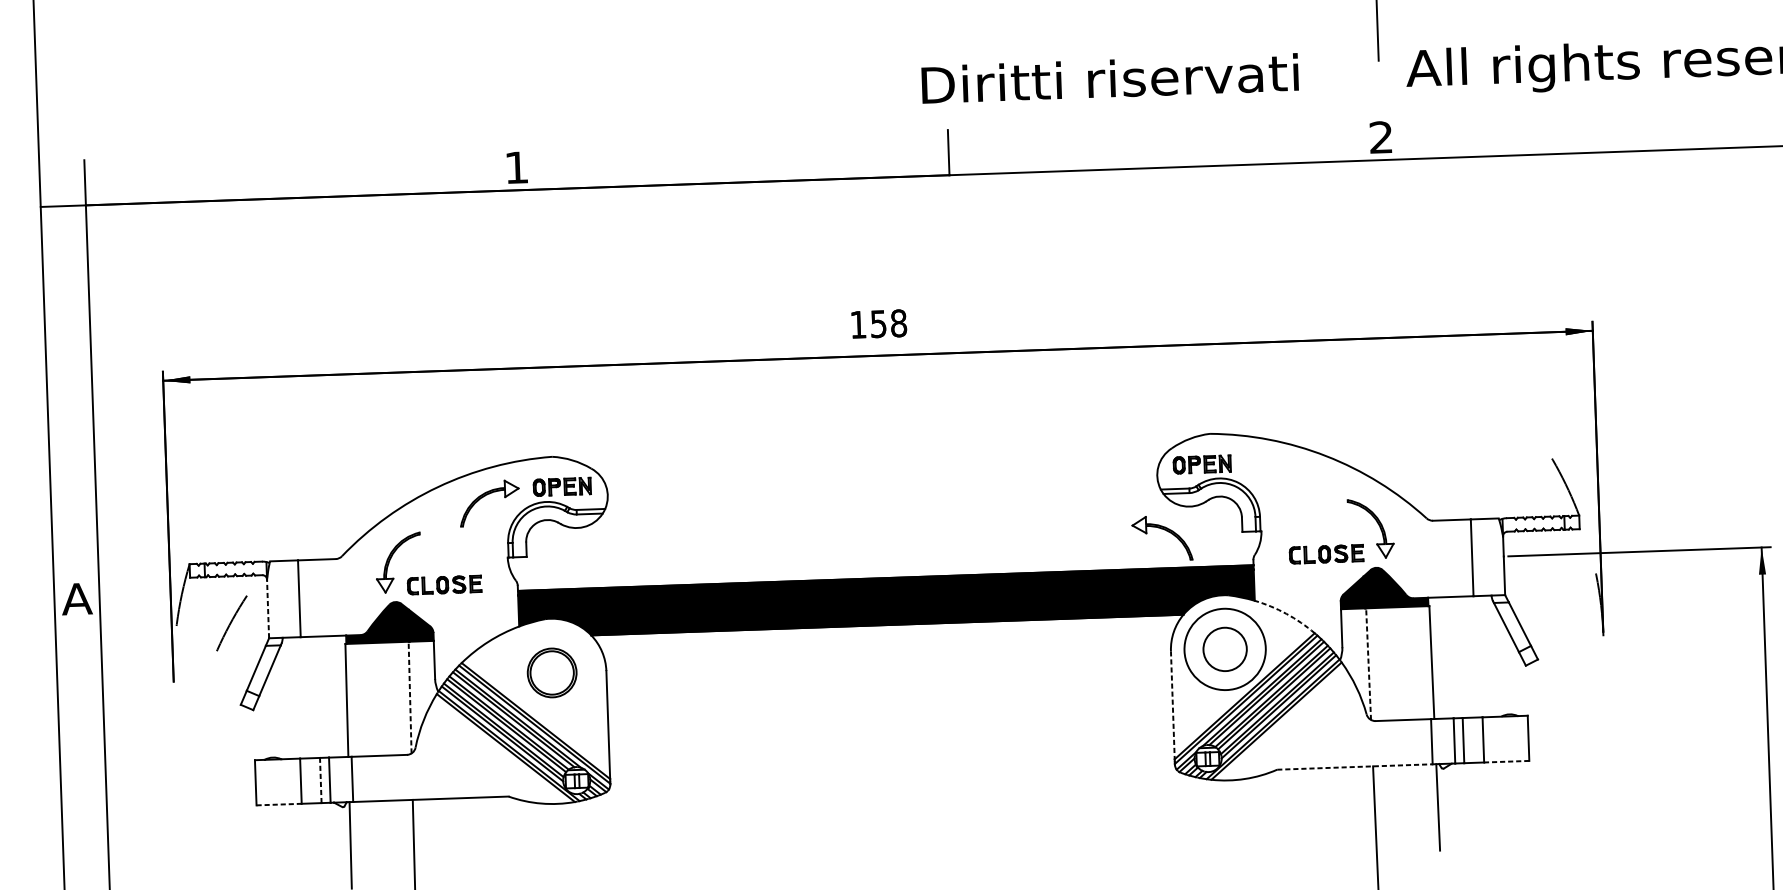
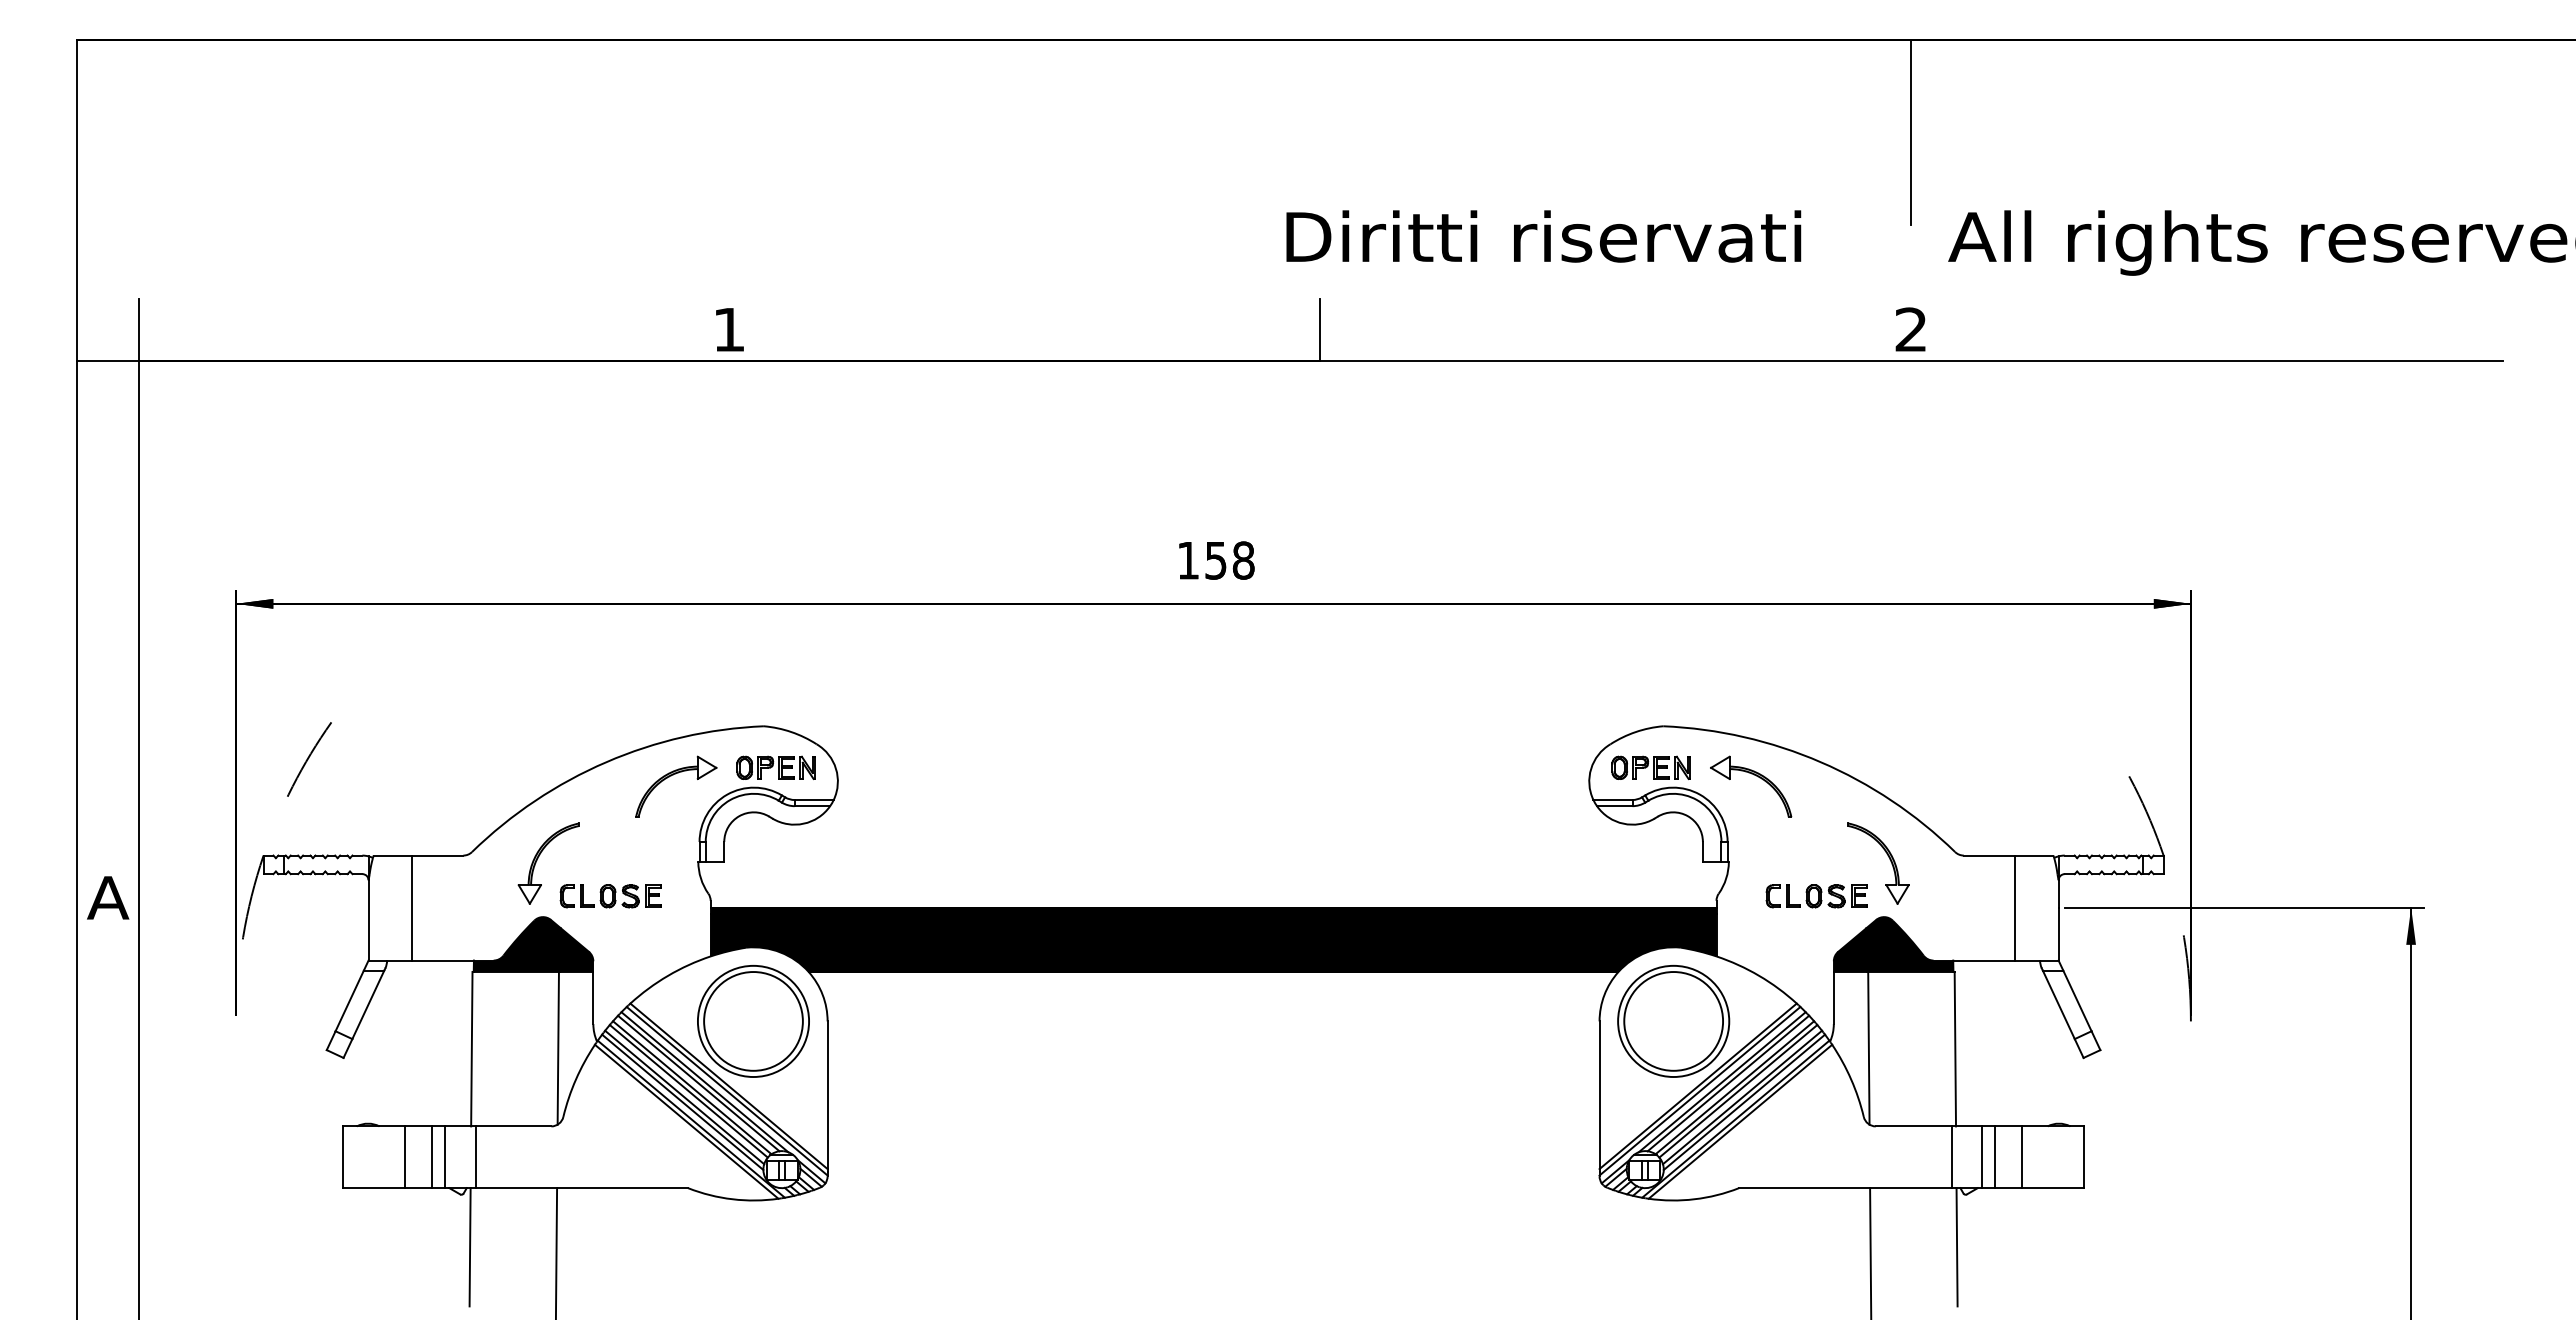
part: (1165, 530) -> (1756, 776), moved
line: (268, 608) -> (368, 919), dashed -> solid
arc: (1286, 613) -> (1759, 975), dashed -> solid
arc: (231, 622) -> (309, 758), moved
circle: (1225, 649) -> (1673, 1021), size x1.67
line: (1368, 663) -> (1868, 1047), dashed -> solid
part: (552, 673) -> (753, 1021), size x1.67
line: (410, 697) -> (558, 1047), dashed -> solid
line: (1172, 705) -> (1599, 1095), dashed -> solid
line: (1506, 761) -> (2052, 1188), dashed -> solid
line: (1355, 767) -> (1845, 1188), dashed -> solid
line: (320, 780) -> (432, 1157), dashed -> solid
line: (279, 804) -> (374, 1188), dashed -> solid

